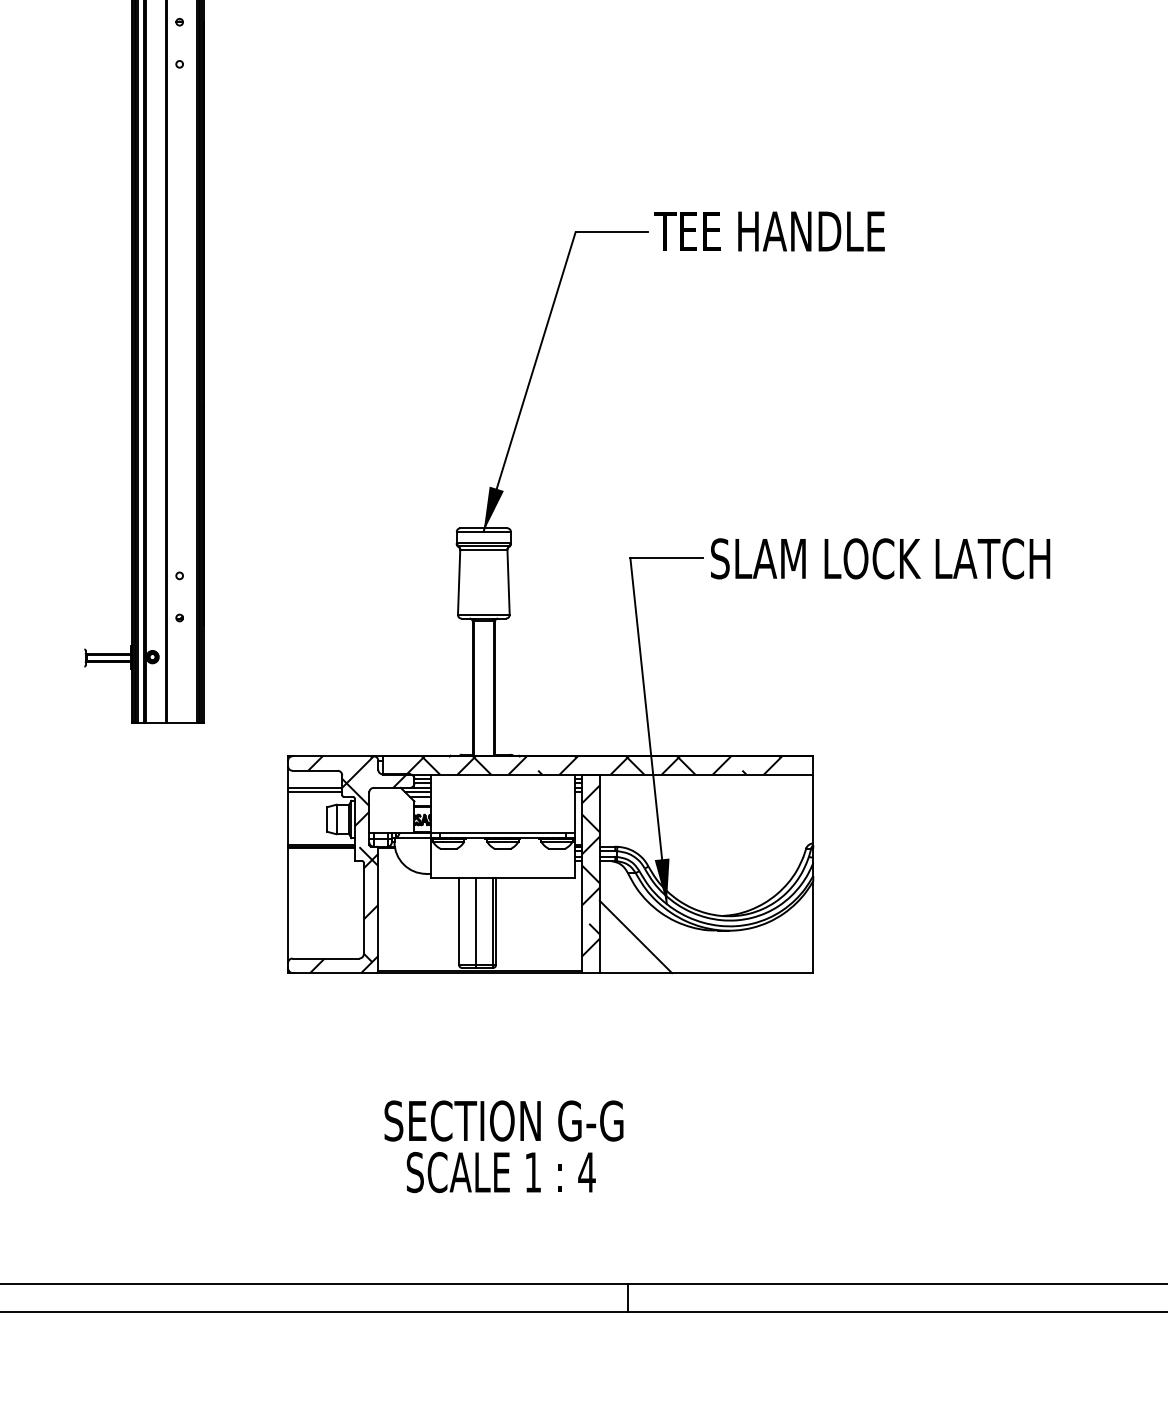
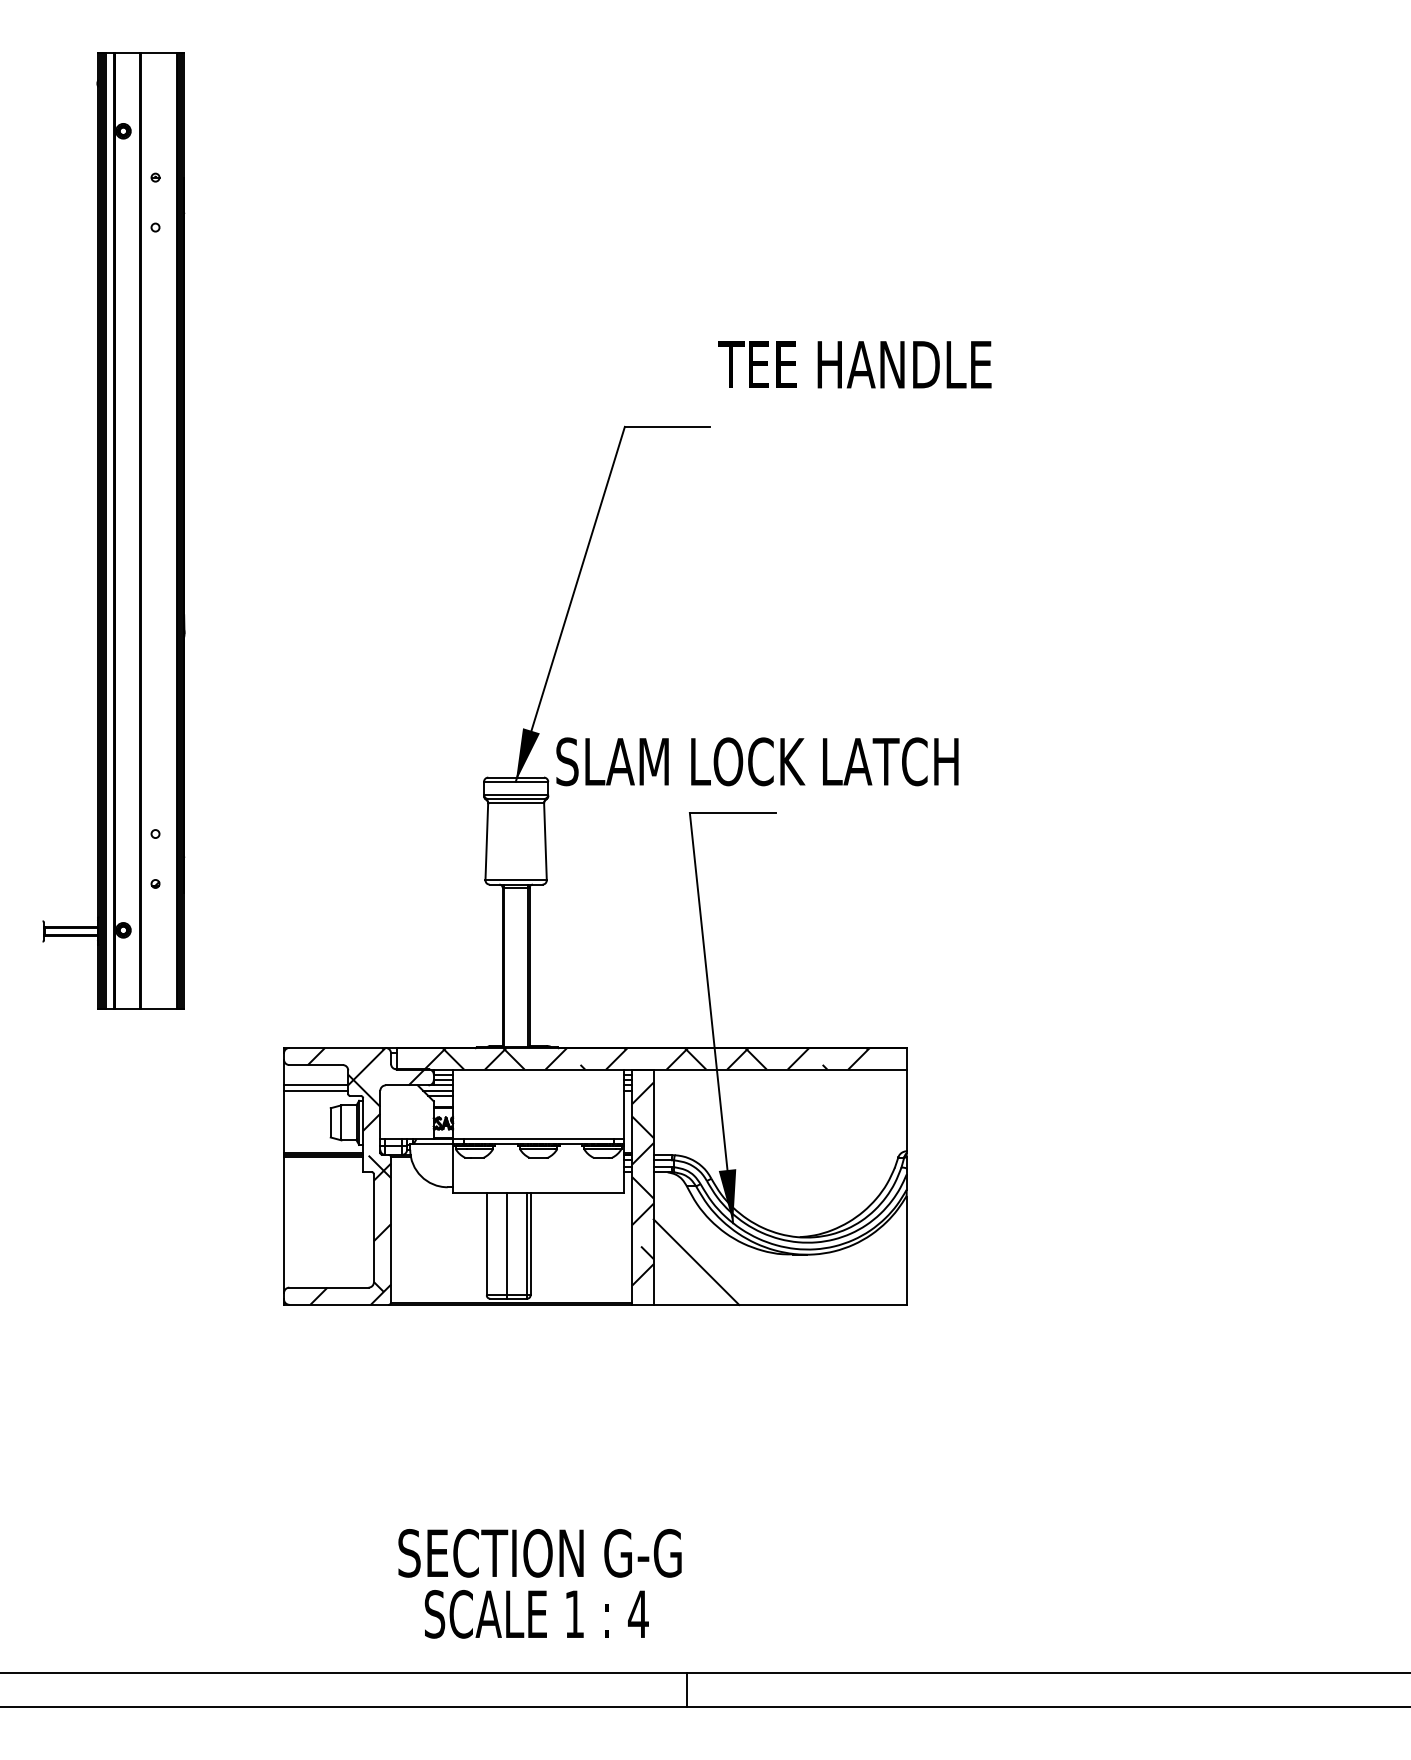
text: (769, 231) -> (854, 364), moved
text: (880, 558) -> (757, 761), moved
text: (503, 1146) -> (539, 1583), moved

